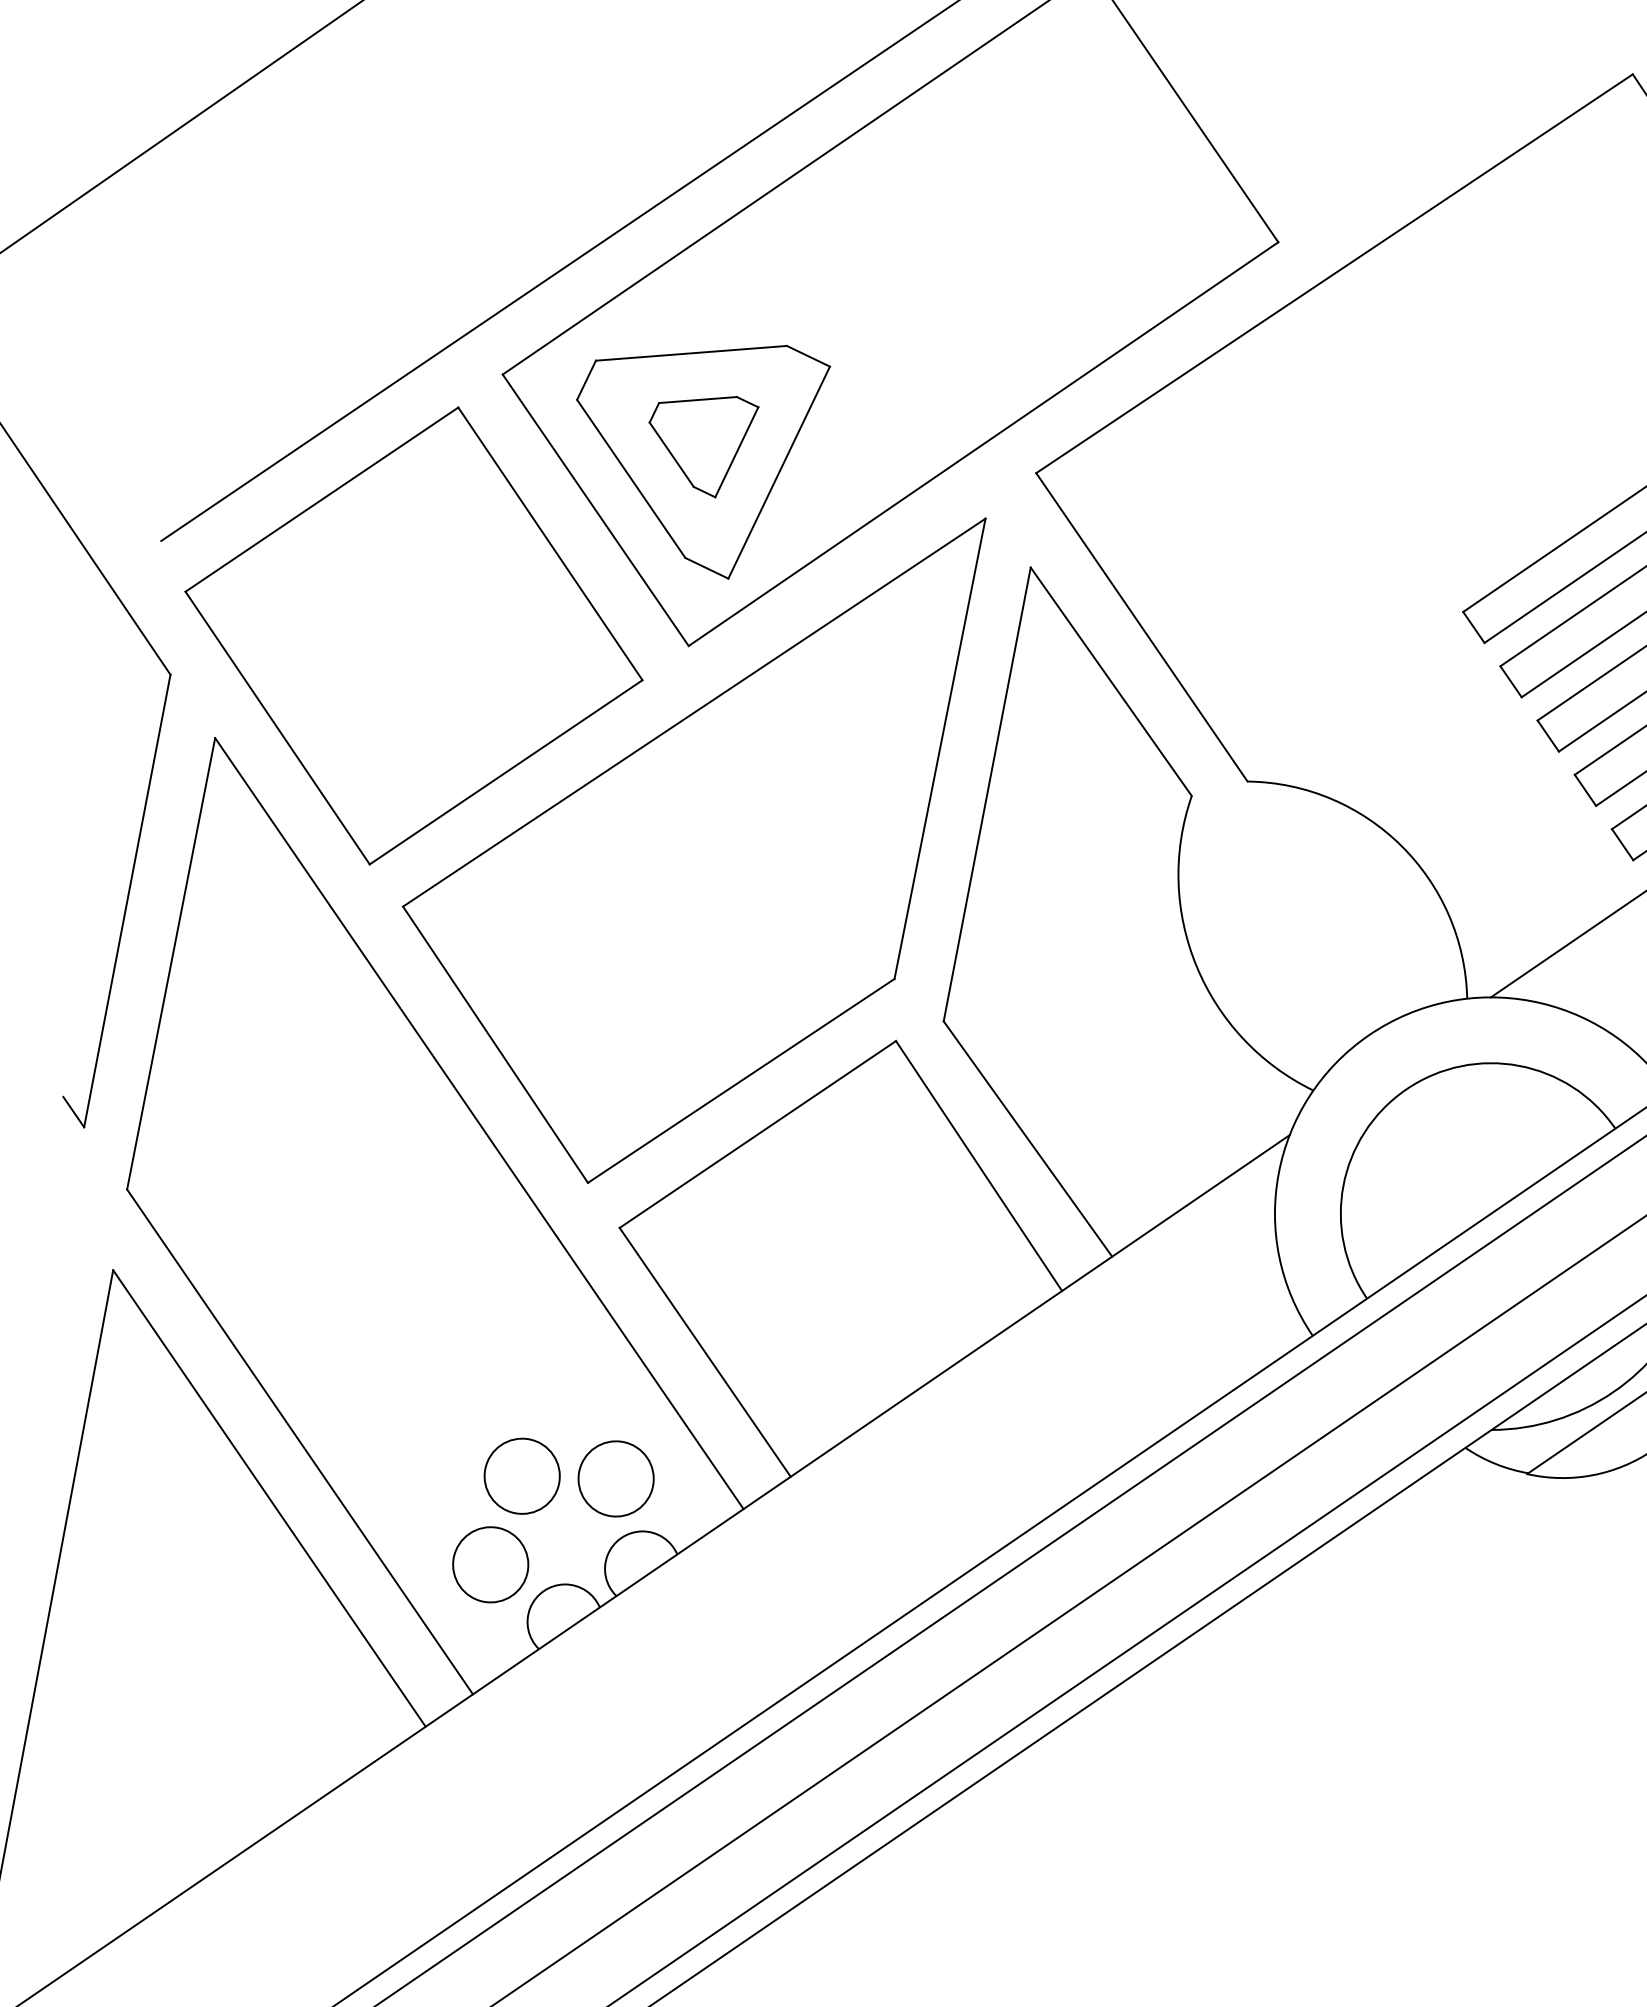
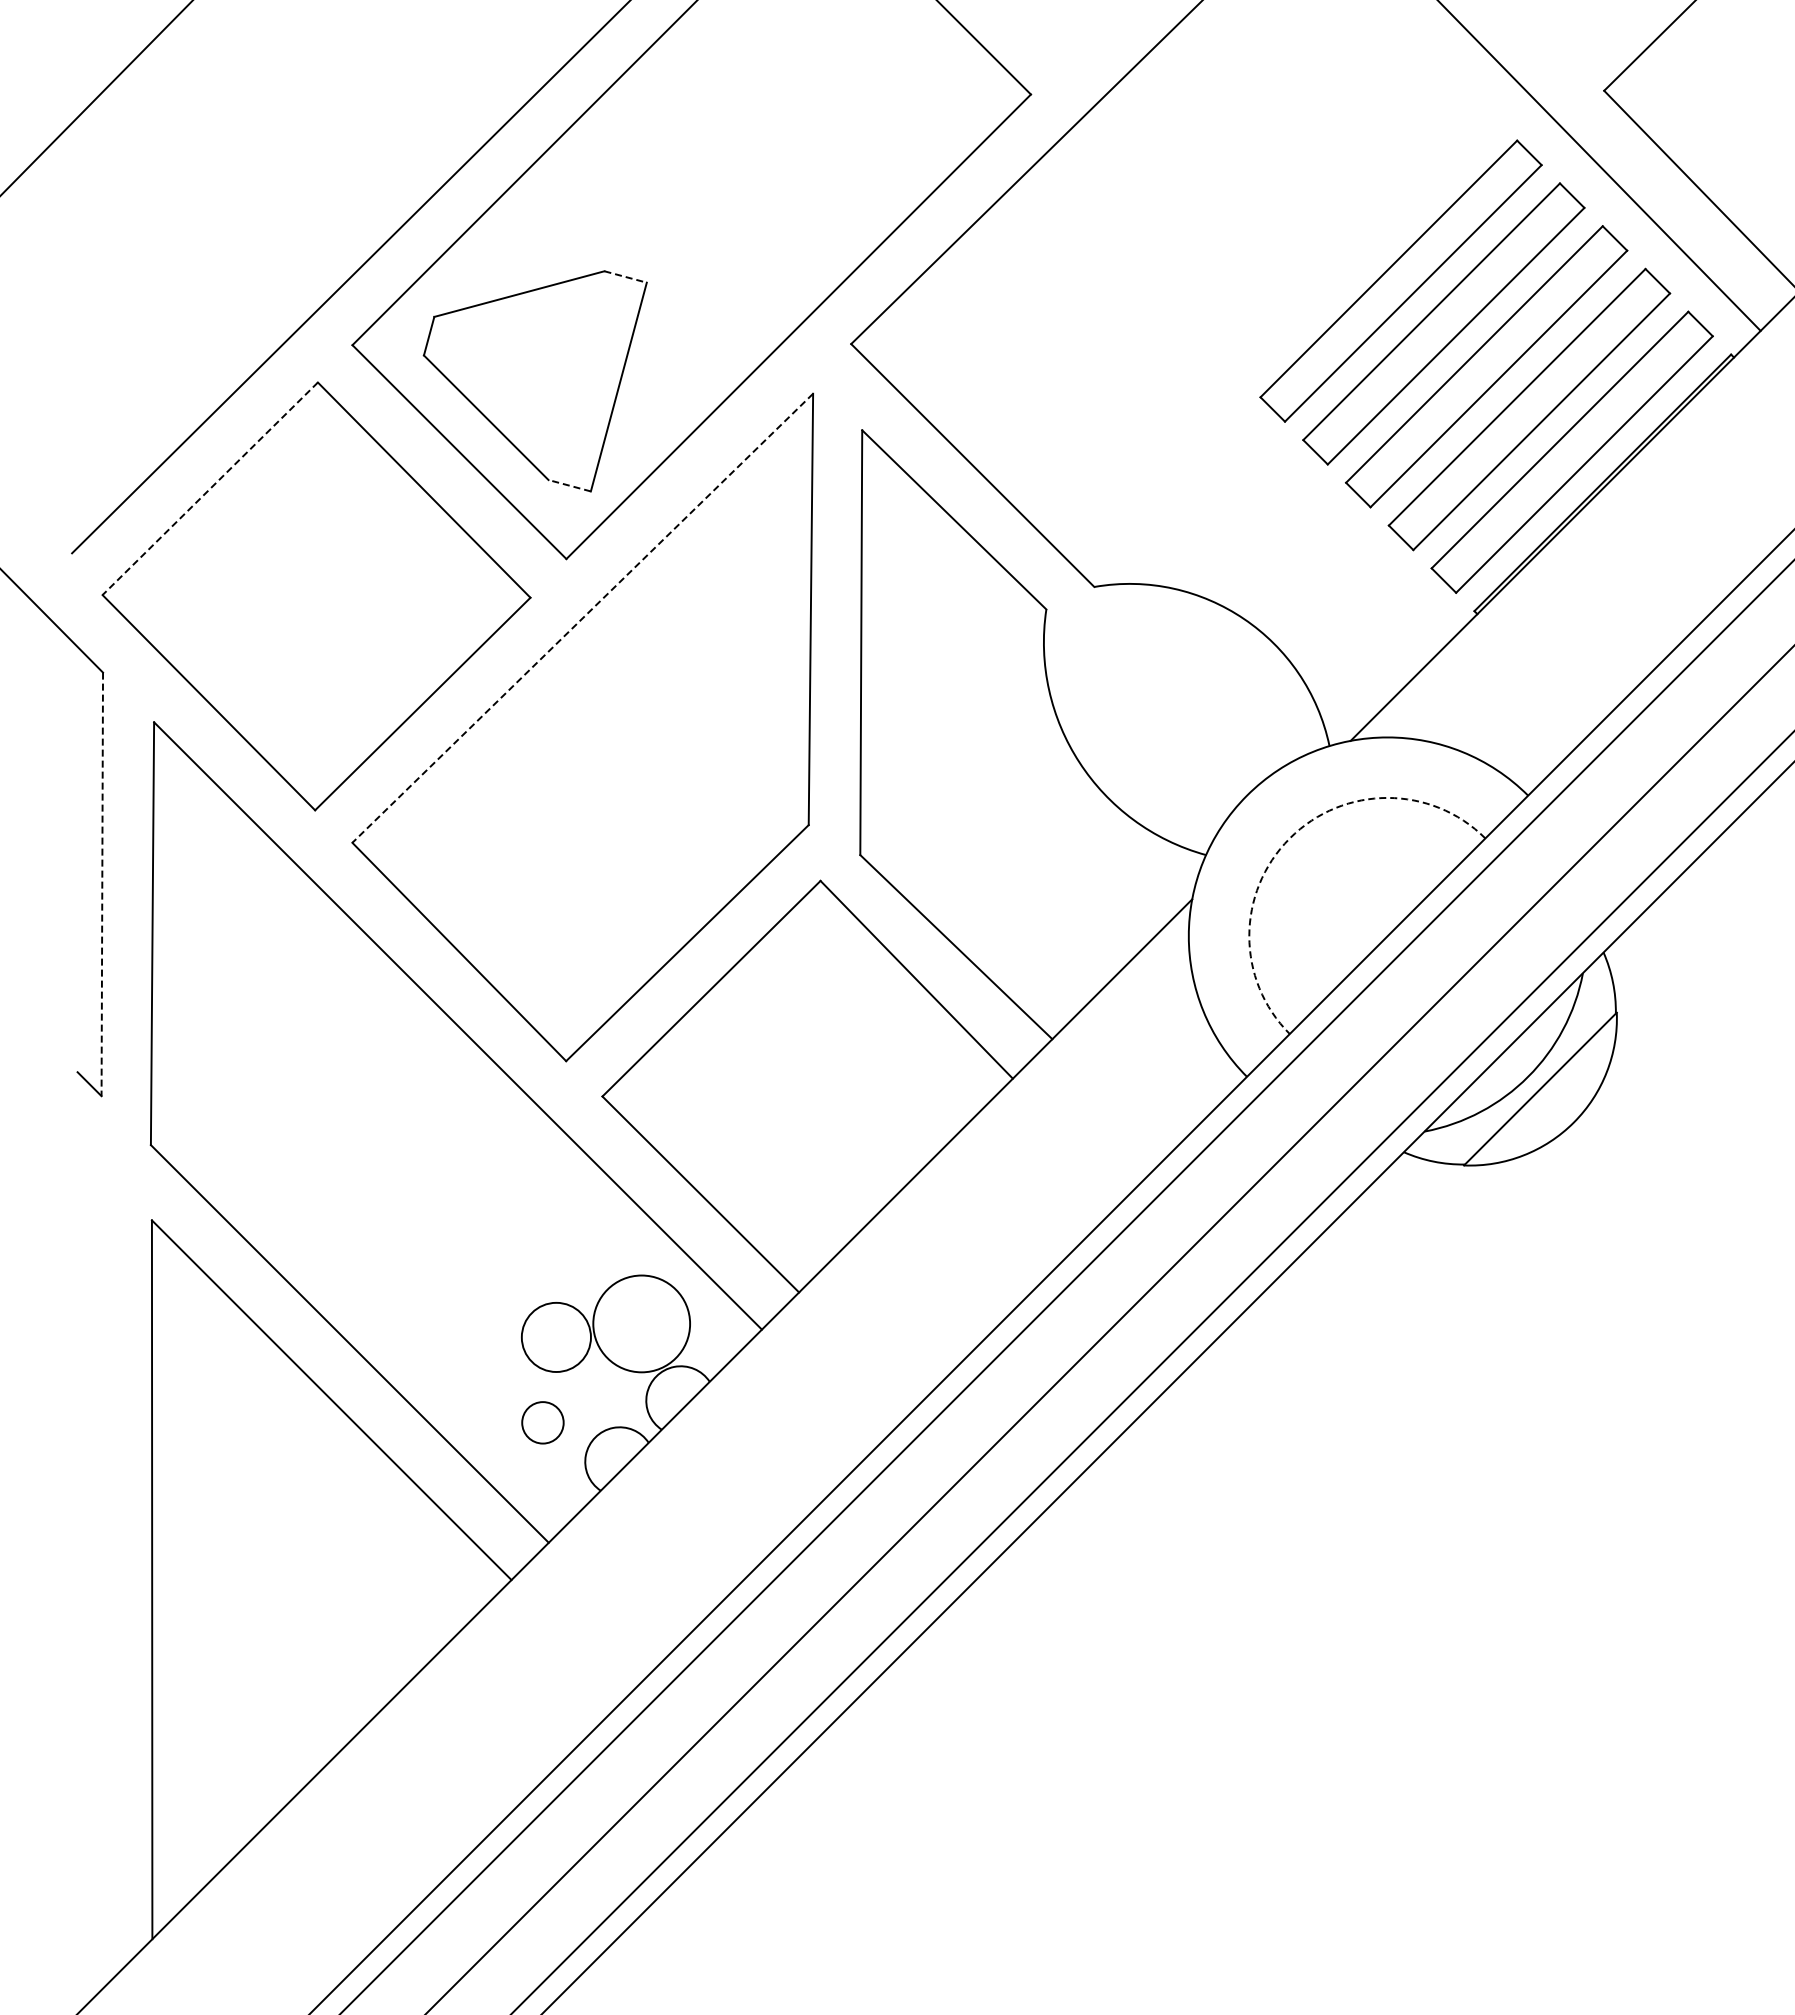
line: (808, 355) -> (625, 276), solid -> dashed
part: (698, 441) -> (540, 372), removed
line: (320, 500) -> (209, 489), solid -> dashed
line: (706, 568) -> (569, 485), solid -> dashed
line: (693, 712) -> (582, 618), solid -> dashed
line: (127, 901) -> (102, 884), solid -> dashed
arc: (1405, 1089) -> (1289, 838), solid -> dashed
circle: (616, 1478) -> (641, 1323), size x1.4
circle: (490, 1564) -> (542, 1422), size x0.6

